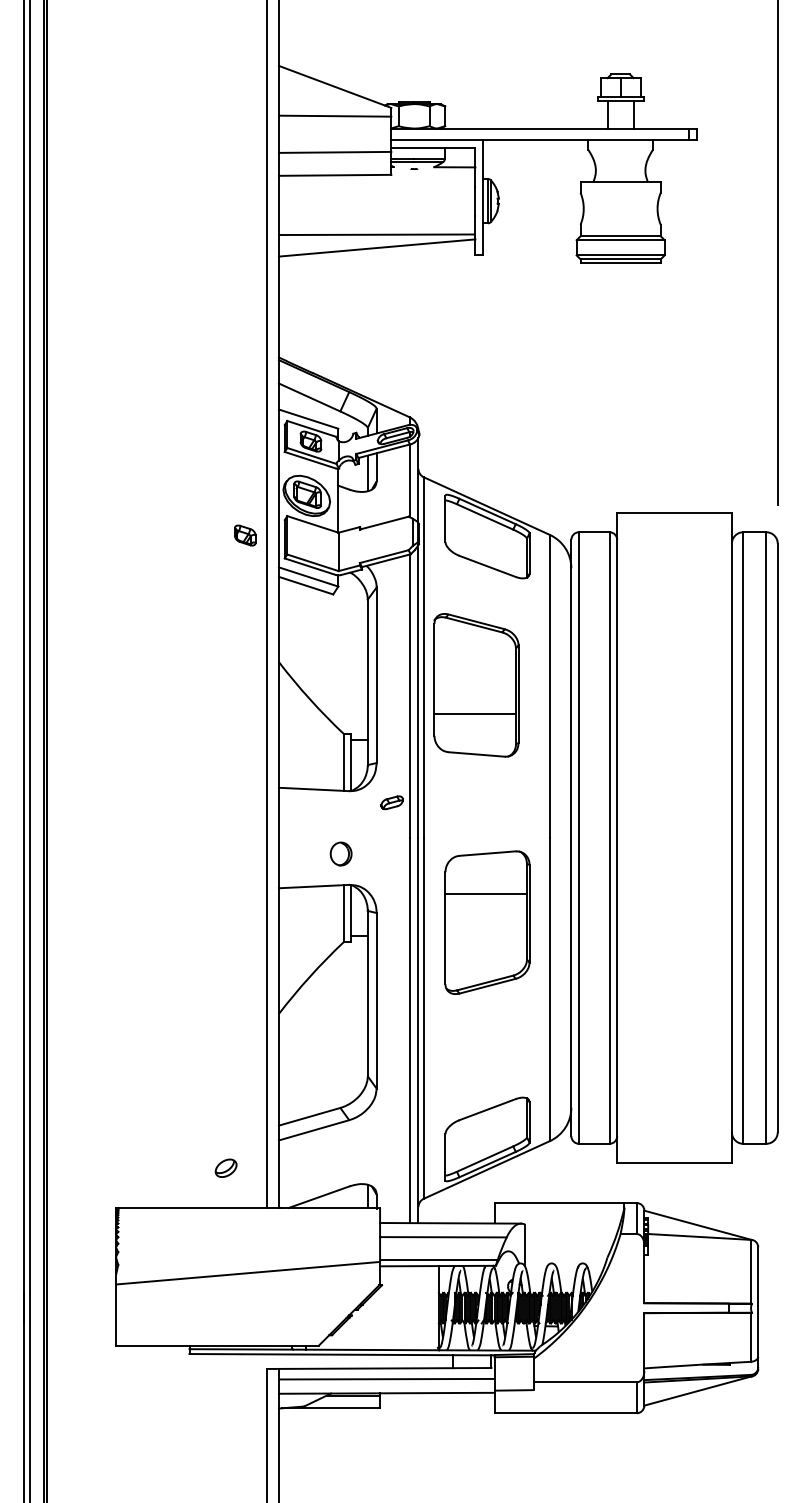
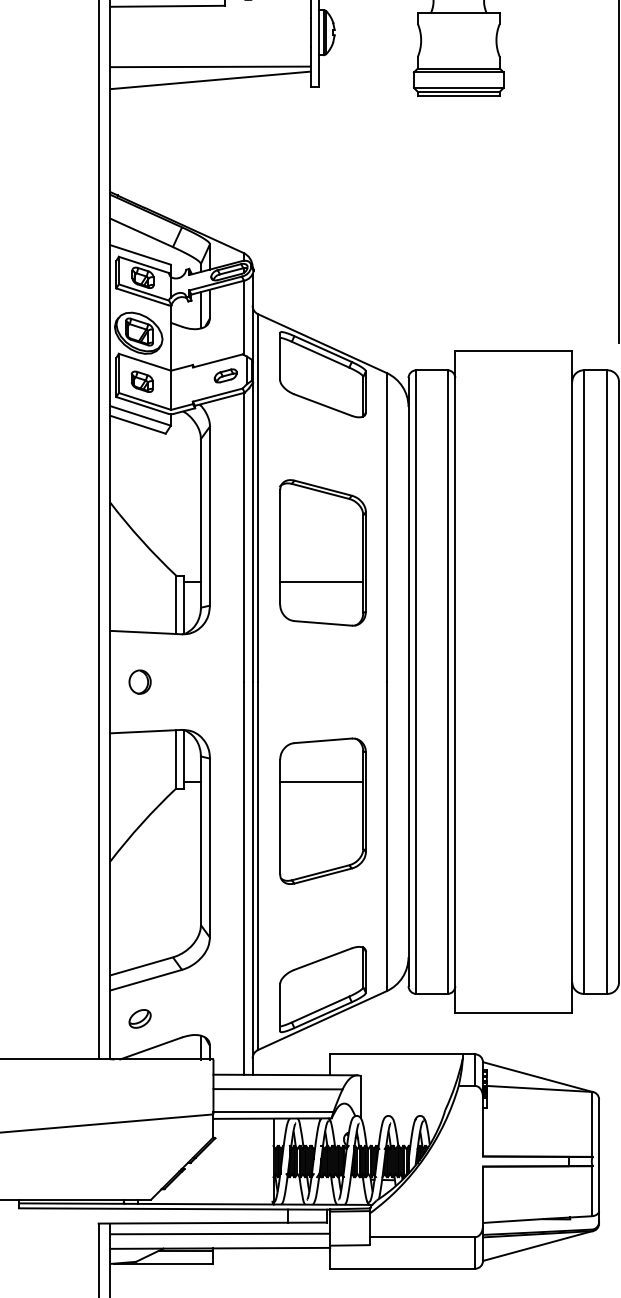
part: (245, 535) -> (142, 381), moved
part: (476, 685) -> (323, 553), moved
part: (391, 802) -> (225, 375), moved
part: (340, 853) -> (139, 681), moved
part: (487, 922) -> (323, 811), moved
part: (225, 1167) -> (139, 1018), moved

